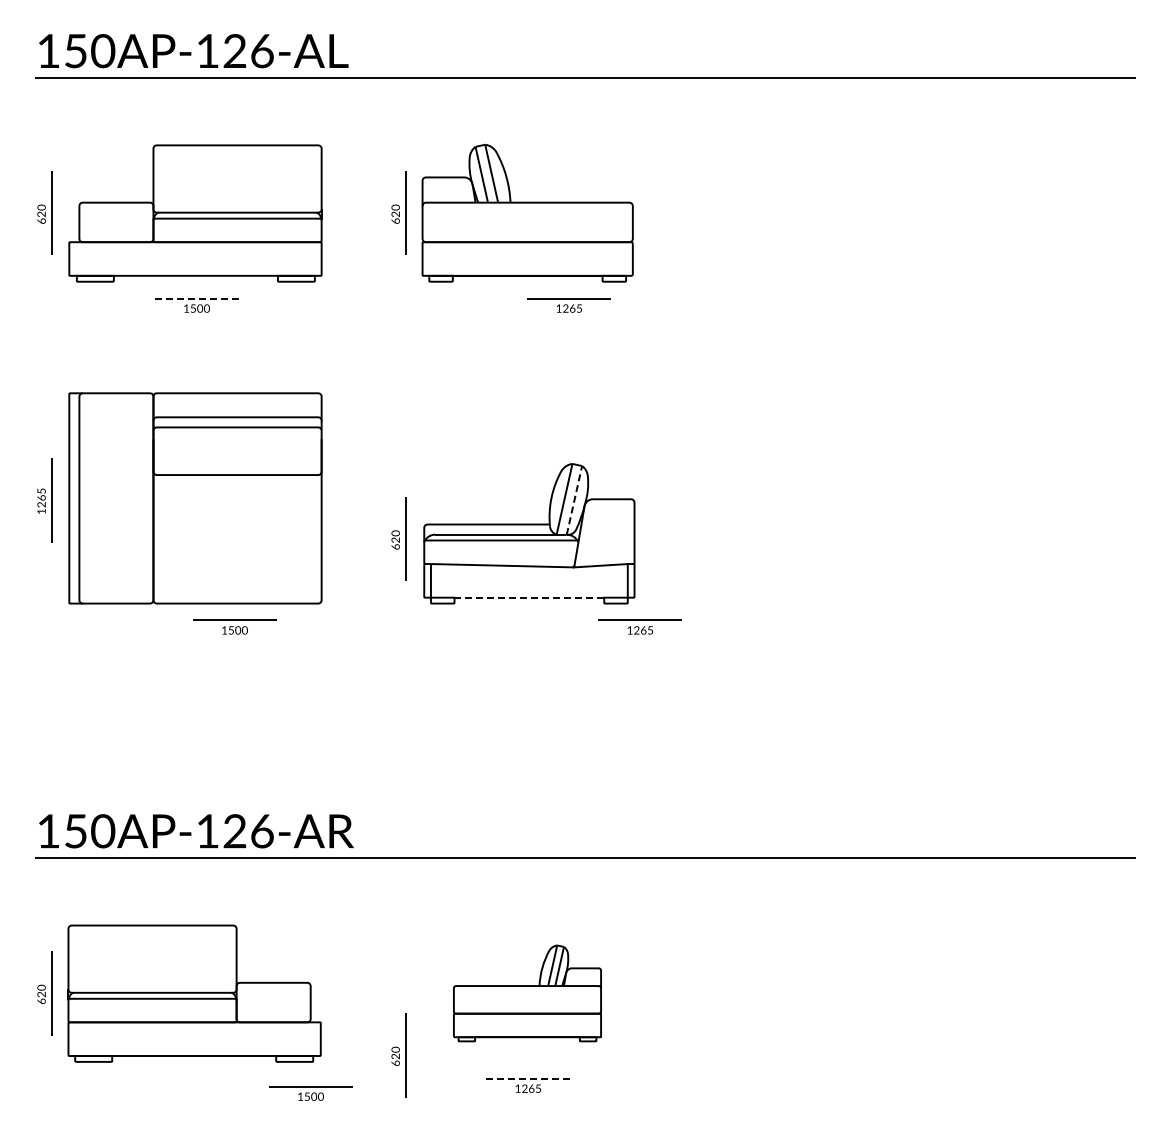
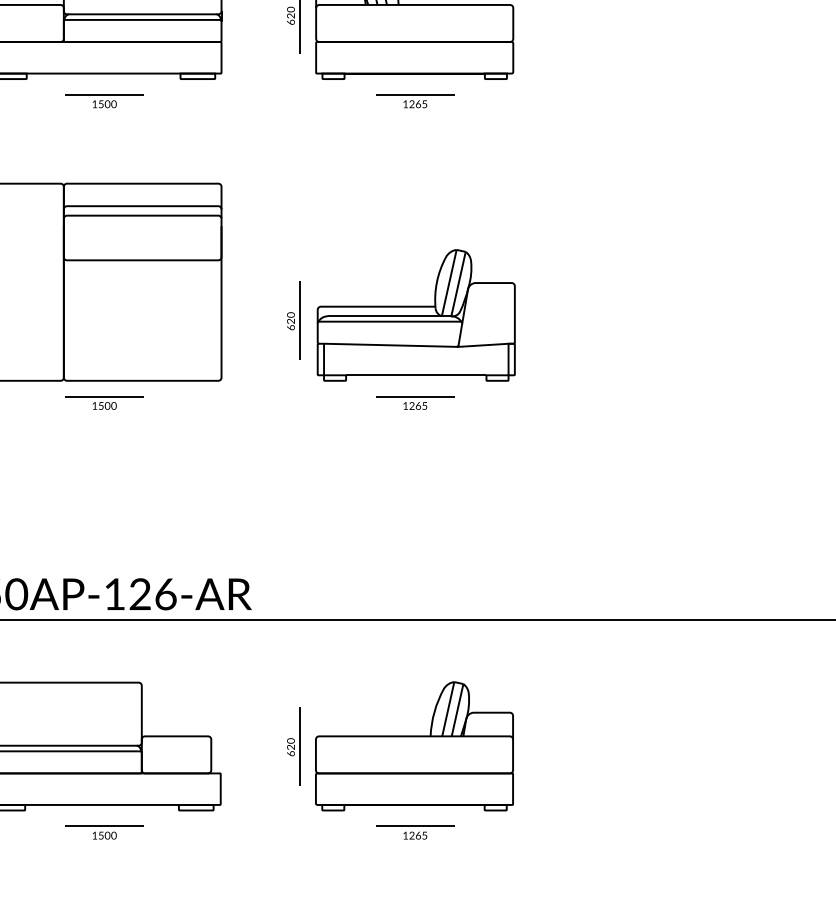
line: (197, 298) -> (105, 94), dashed -> solid
part: (568, 305) -> (414, 101), moved
line: (574, 500) -> (458, 284), dashed -> solid
line: (529, 597) -> (416, 375), dashed -> solid
part: (234, 626) -> (104, 402), moved
part: (639, 626) -> (414, 402), moved
part: (527, 993) -> (414, 746), size x1.43
part: (398, 1055) -> (293, 746), moved
line: (528, 1078) -> (415, 826), dashed -> solid
part: (310, 1093) -> (104, 832), moved

